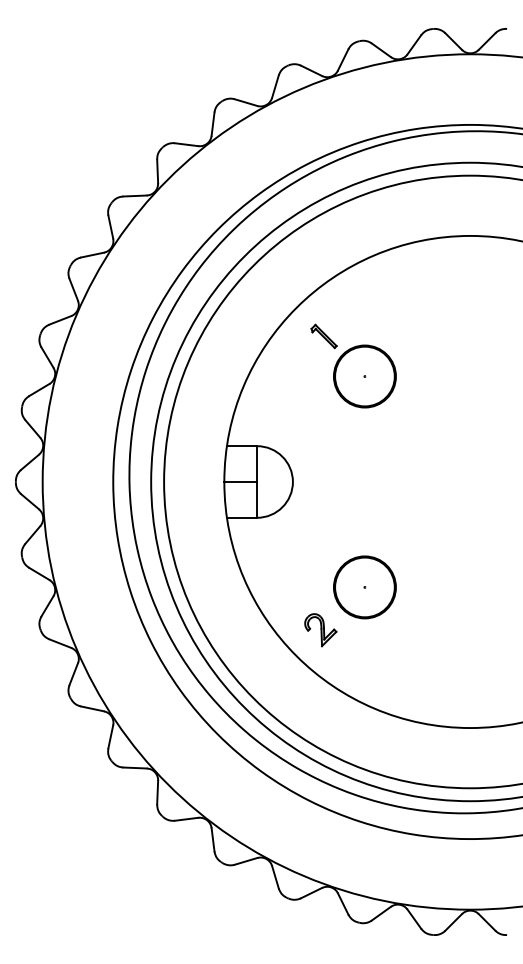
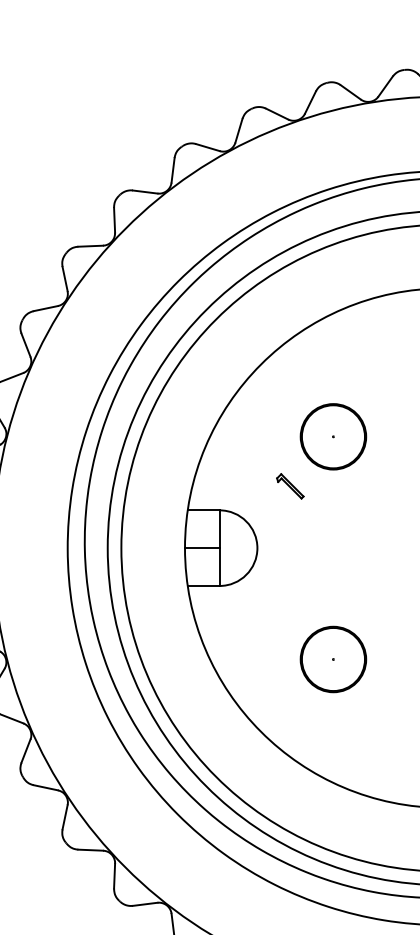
part: (323, 336) -> (289, 486), moved
part: (320, 630) -> (286, 704), removed

